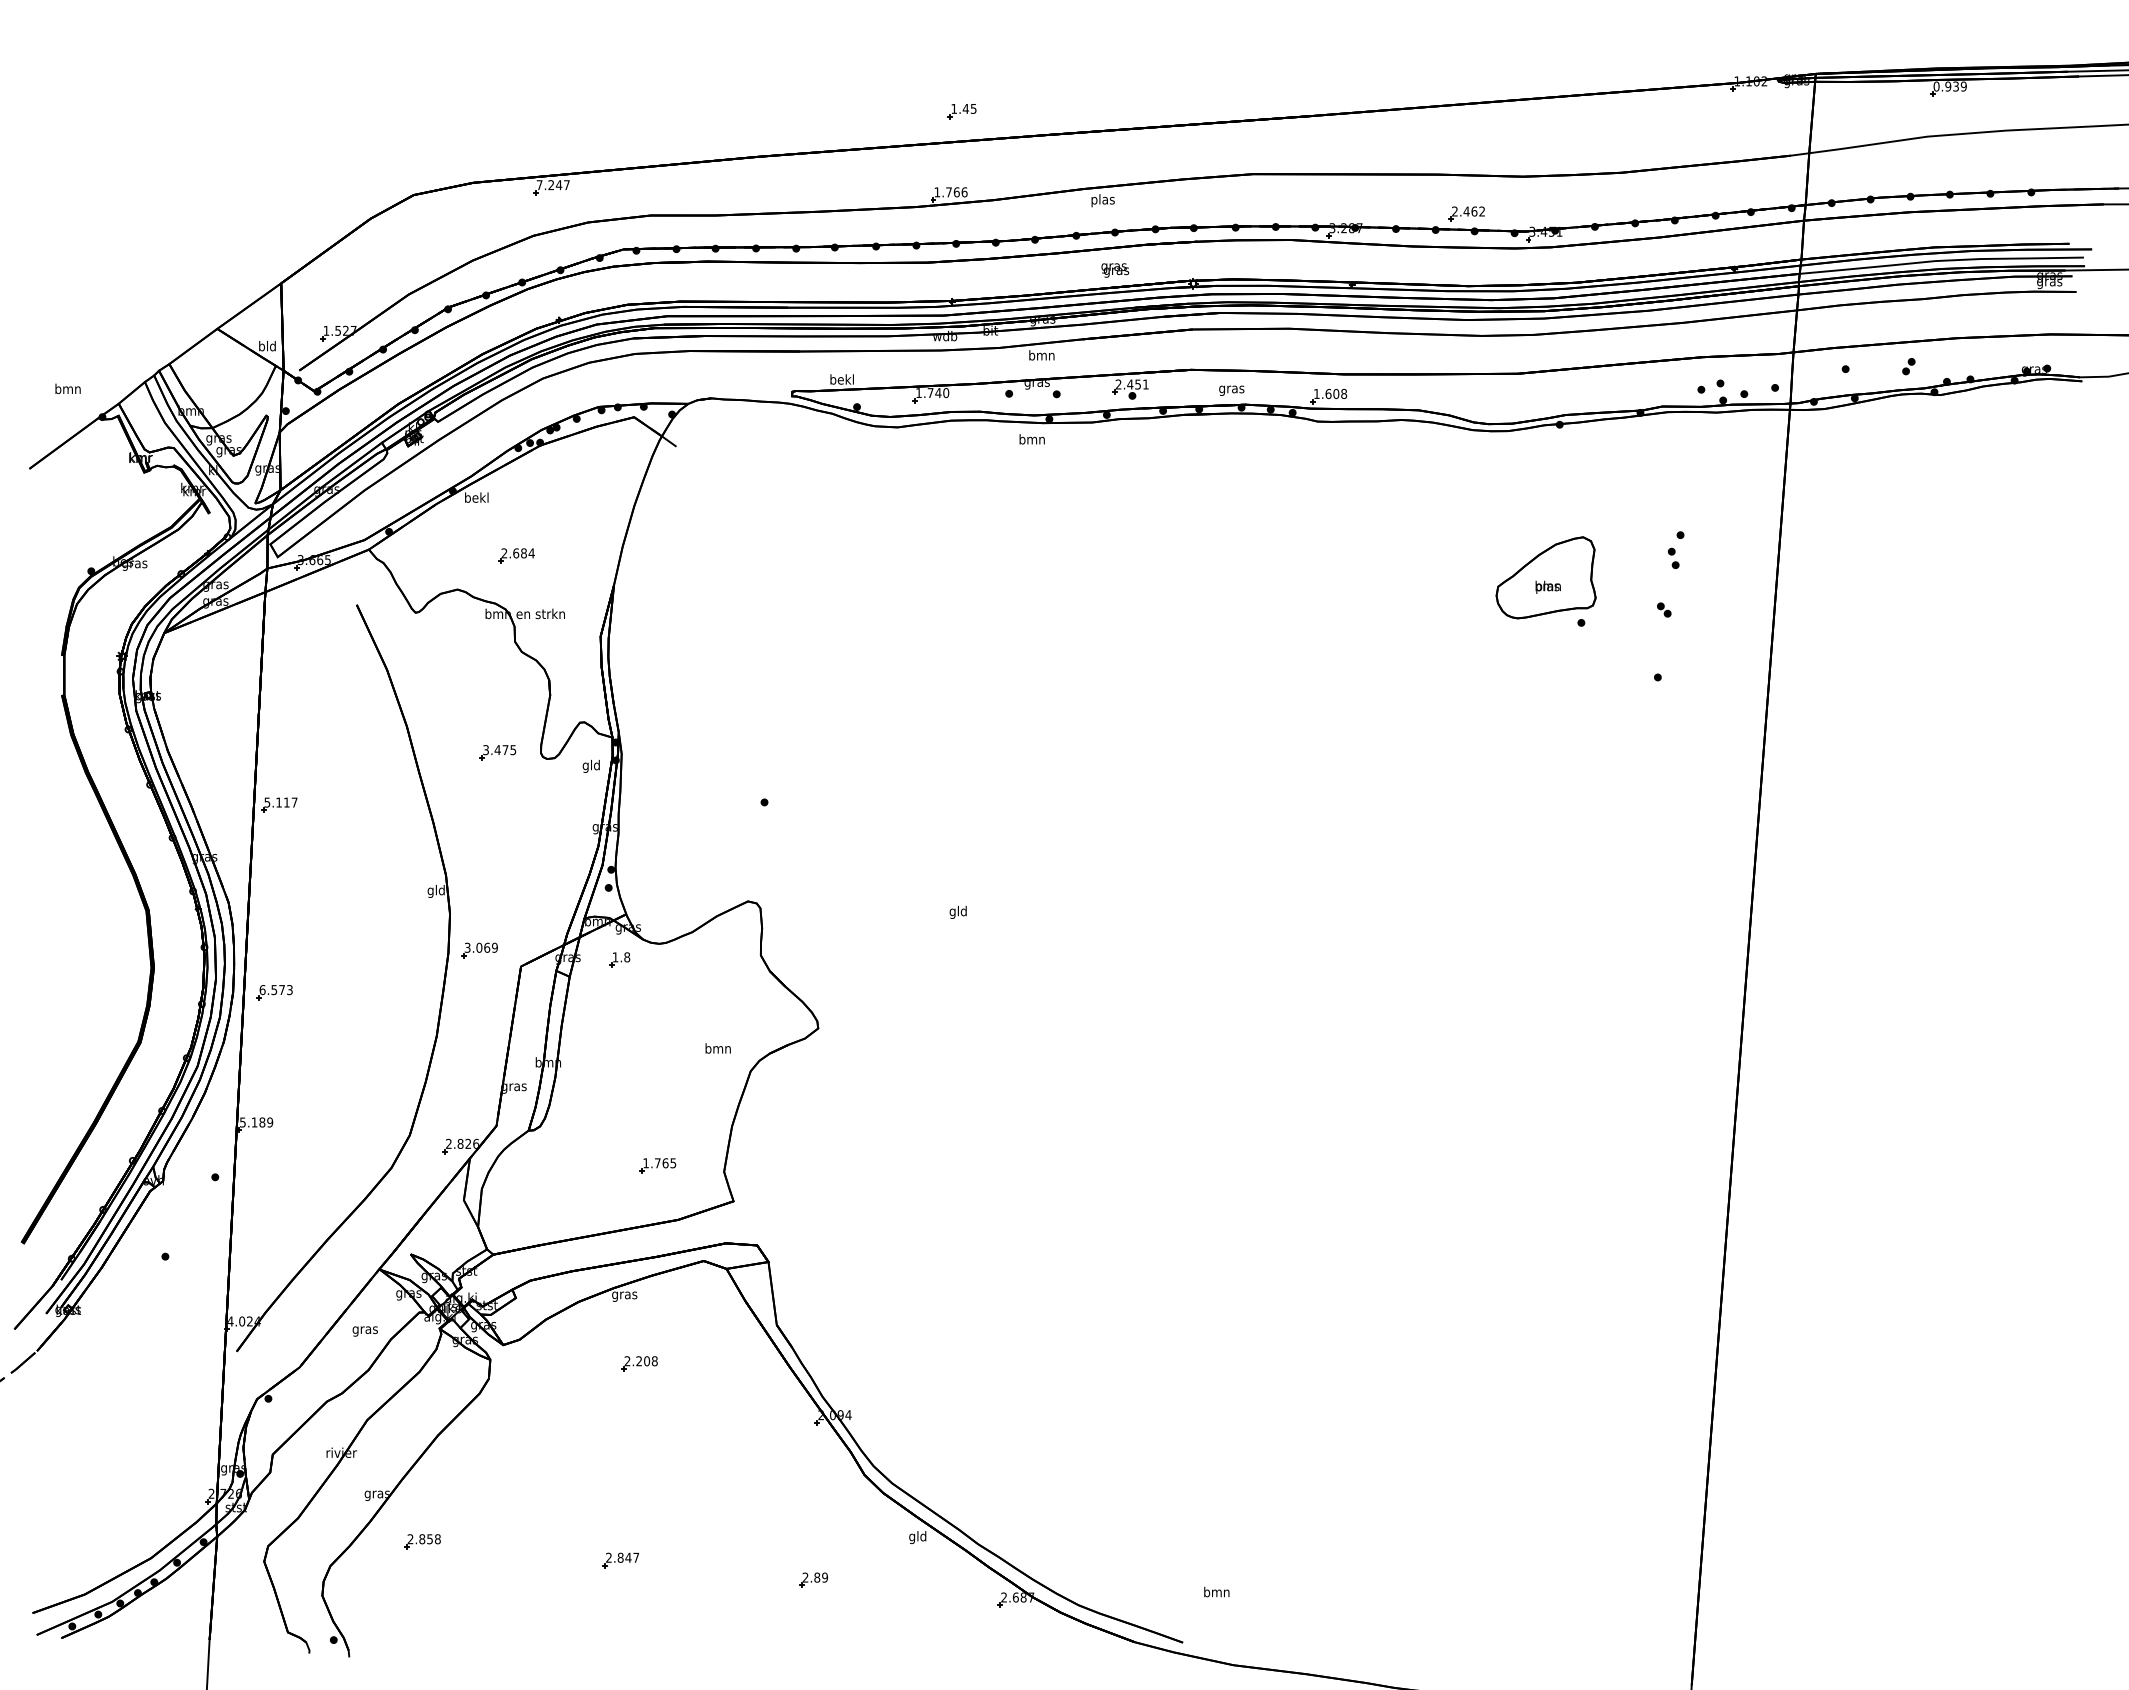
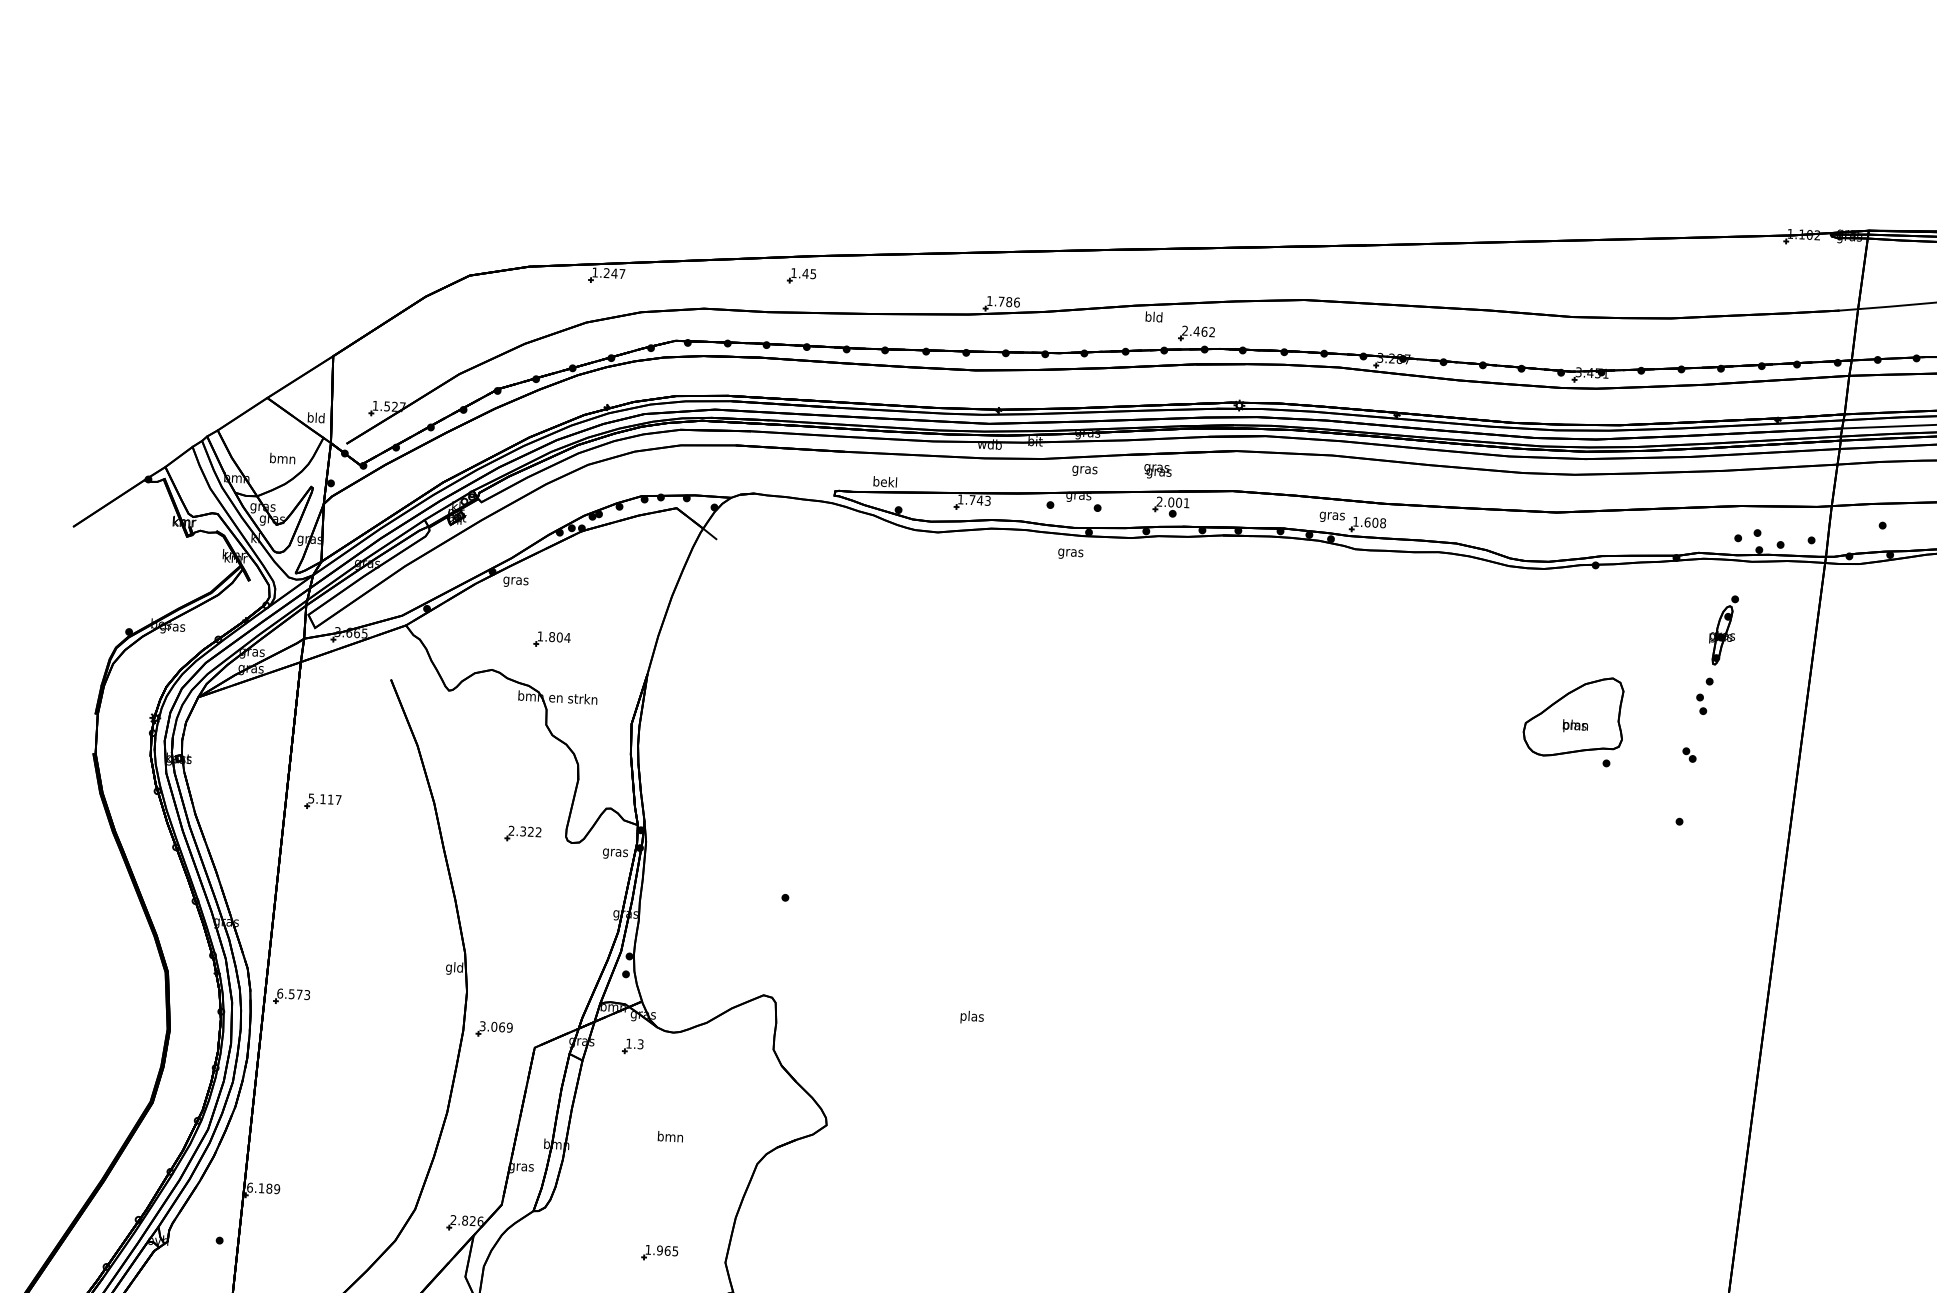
part: (961, 111) -> (801, 276), moved
text: (539, 185) -> (595, 272), 7.247 -> 1.247
text: (956, 192) -> (1008, 302), 1.766 -> 1.786
text: (1102, 200) -> (1153, 318), plas -> bld
part: (1466, 213) -> (1196, 333), moved
text: (1115, 270) -> (1158, 471), moved
text: (1041, 356) -> (1084, 469), bmn -> gras
text: (1134, 384) -> (1175, 502), 2.451 -> 2.001
text: (67, 388) -> (282, 458), moved
text: (1231, 390) -> (1332, 517), moved
text: (946, 393) -> (988, 501), 1.740 -> 1.743
text: (1031, 440) -> (1070, 552), bmn -> gras
part: (1691, 482) -> (1723, 629), added
text: (476, 498) -> (515, 580), bekl -> gras
text: (513, 553) -> (549, 637), 2.684 -> 1.804
text: (499, 750) -> (524, 831), 3.475 -> 2.322
text: (591, 765) -> (615, 851), gld -> gras
part: (279, 804) -> (323, 801), moved
text: (958, 911) -> (972, 1016), gld -> plas
text: (627, 957) -> (640, 1044), 1.8 -> 1.3
part: (274, 992) -> (291, 996), moved
text: (717, 1048) -> (669, 1136), moved
text: (242, 1122) -> (249, 1187), 5.189 -> 6.189
text: (657, 1163) -> (659, 1250), 1.765 -> 1.965

